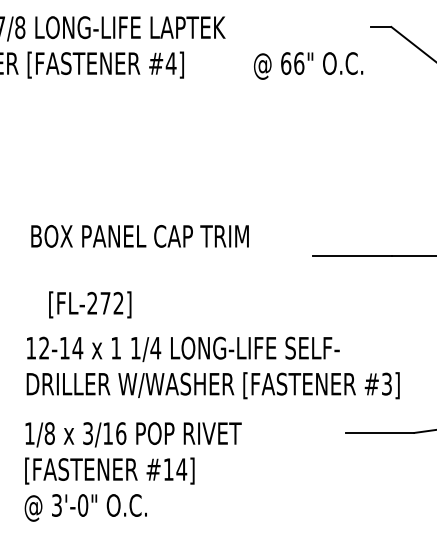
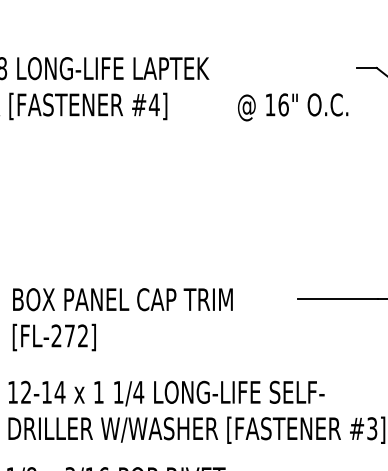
text: (286, 63) -> (270, 104), 66" -> 16"
text: (139, 236) -> (122, 299), moved
text: (90, 304) -> (54, 337), moved

